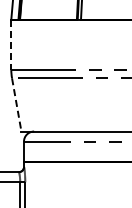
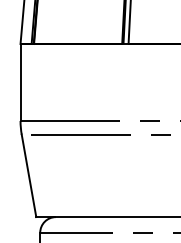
line: (11, 44) -> (20, 82), dashed -> solid
line: (16, 105) -> (28, 176), dashed -> solid

